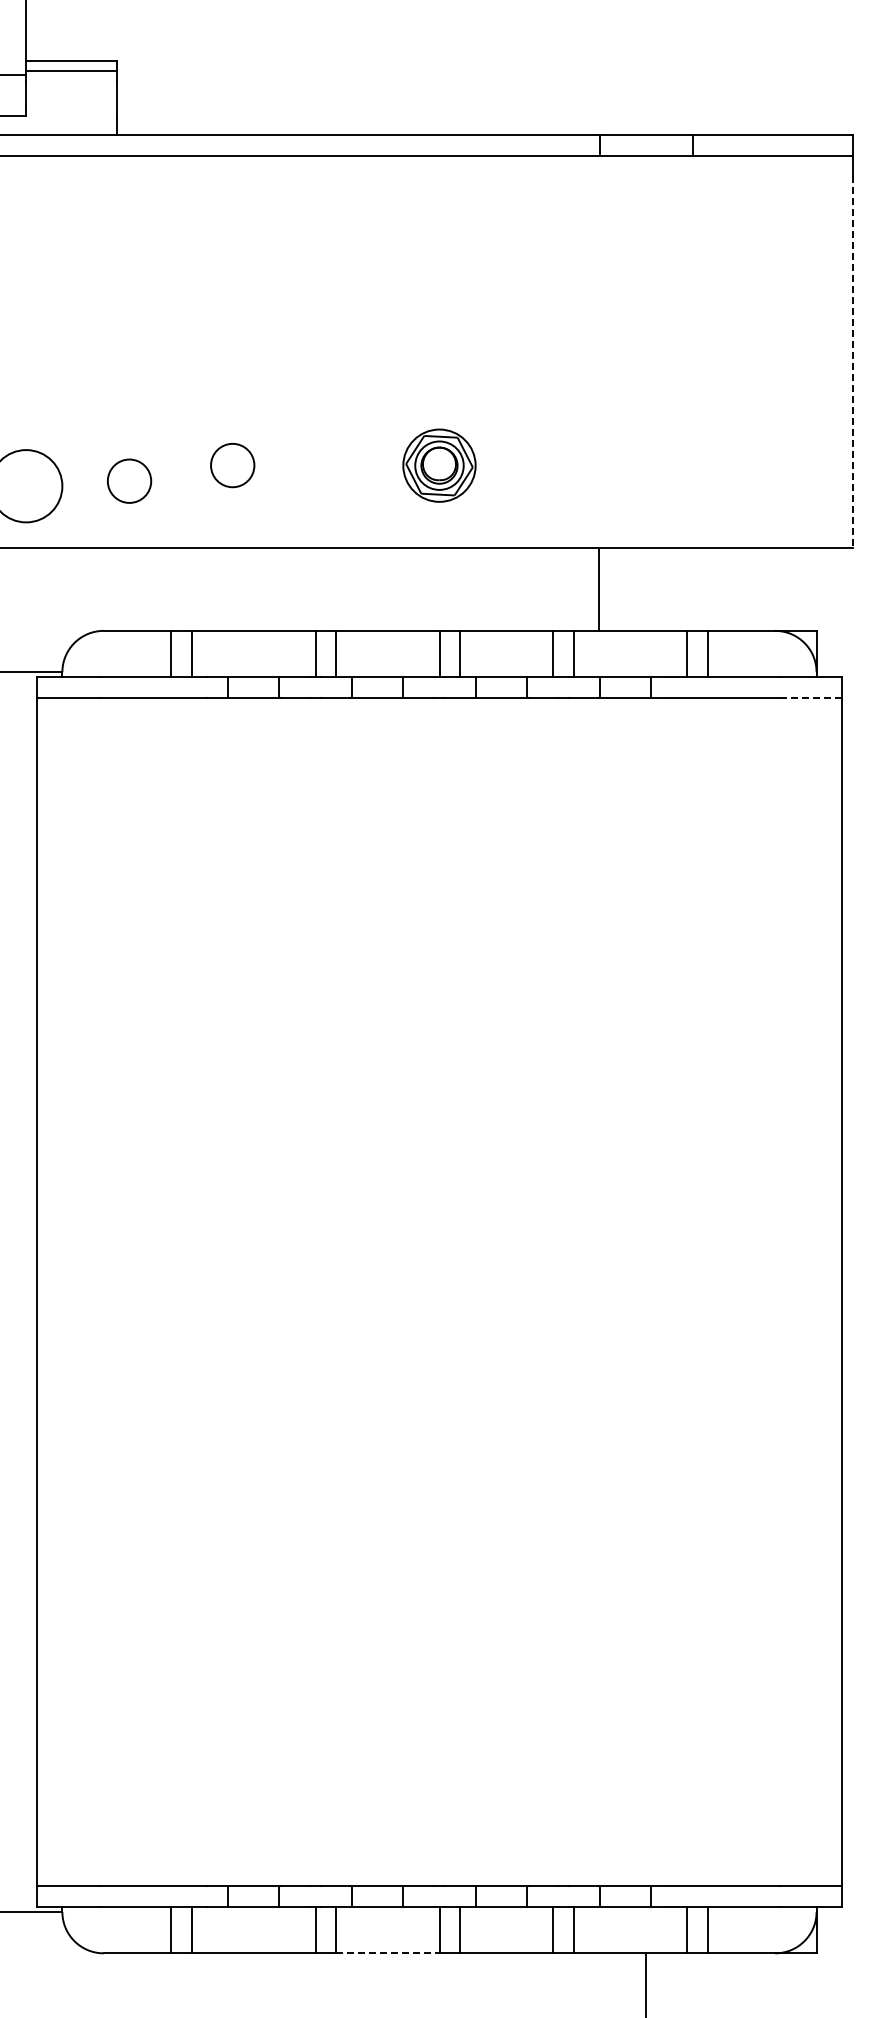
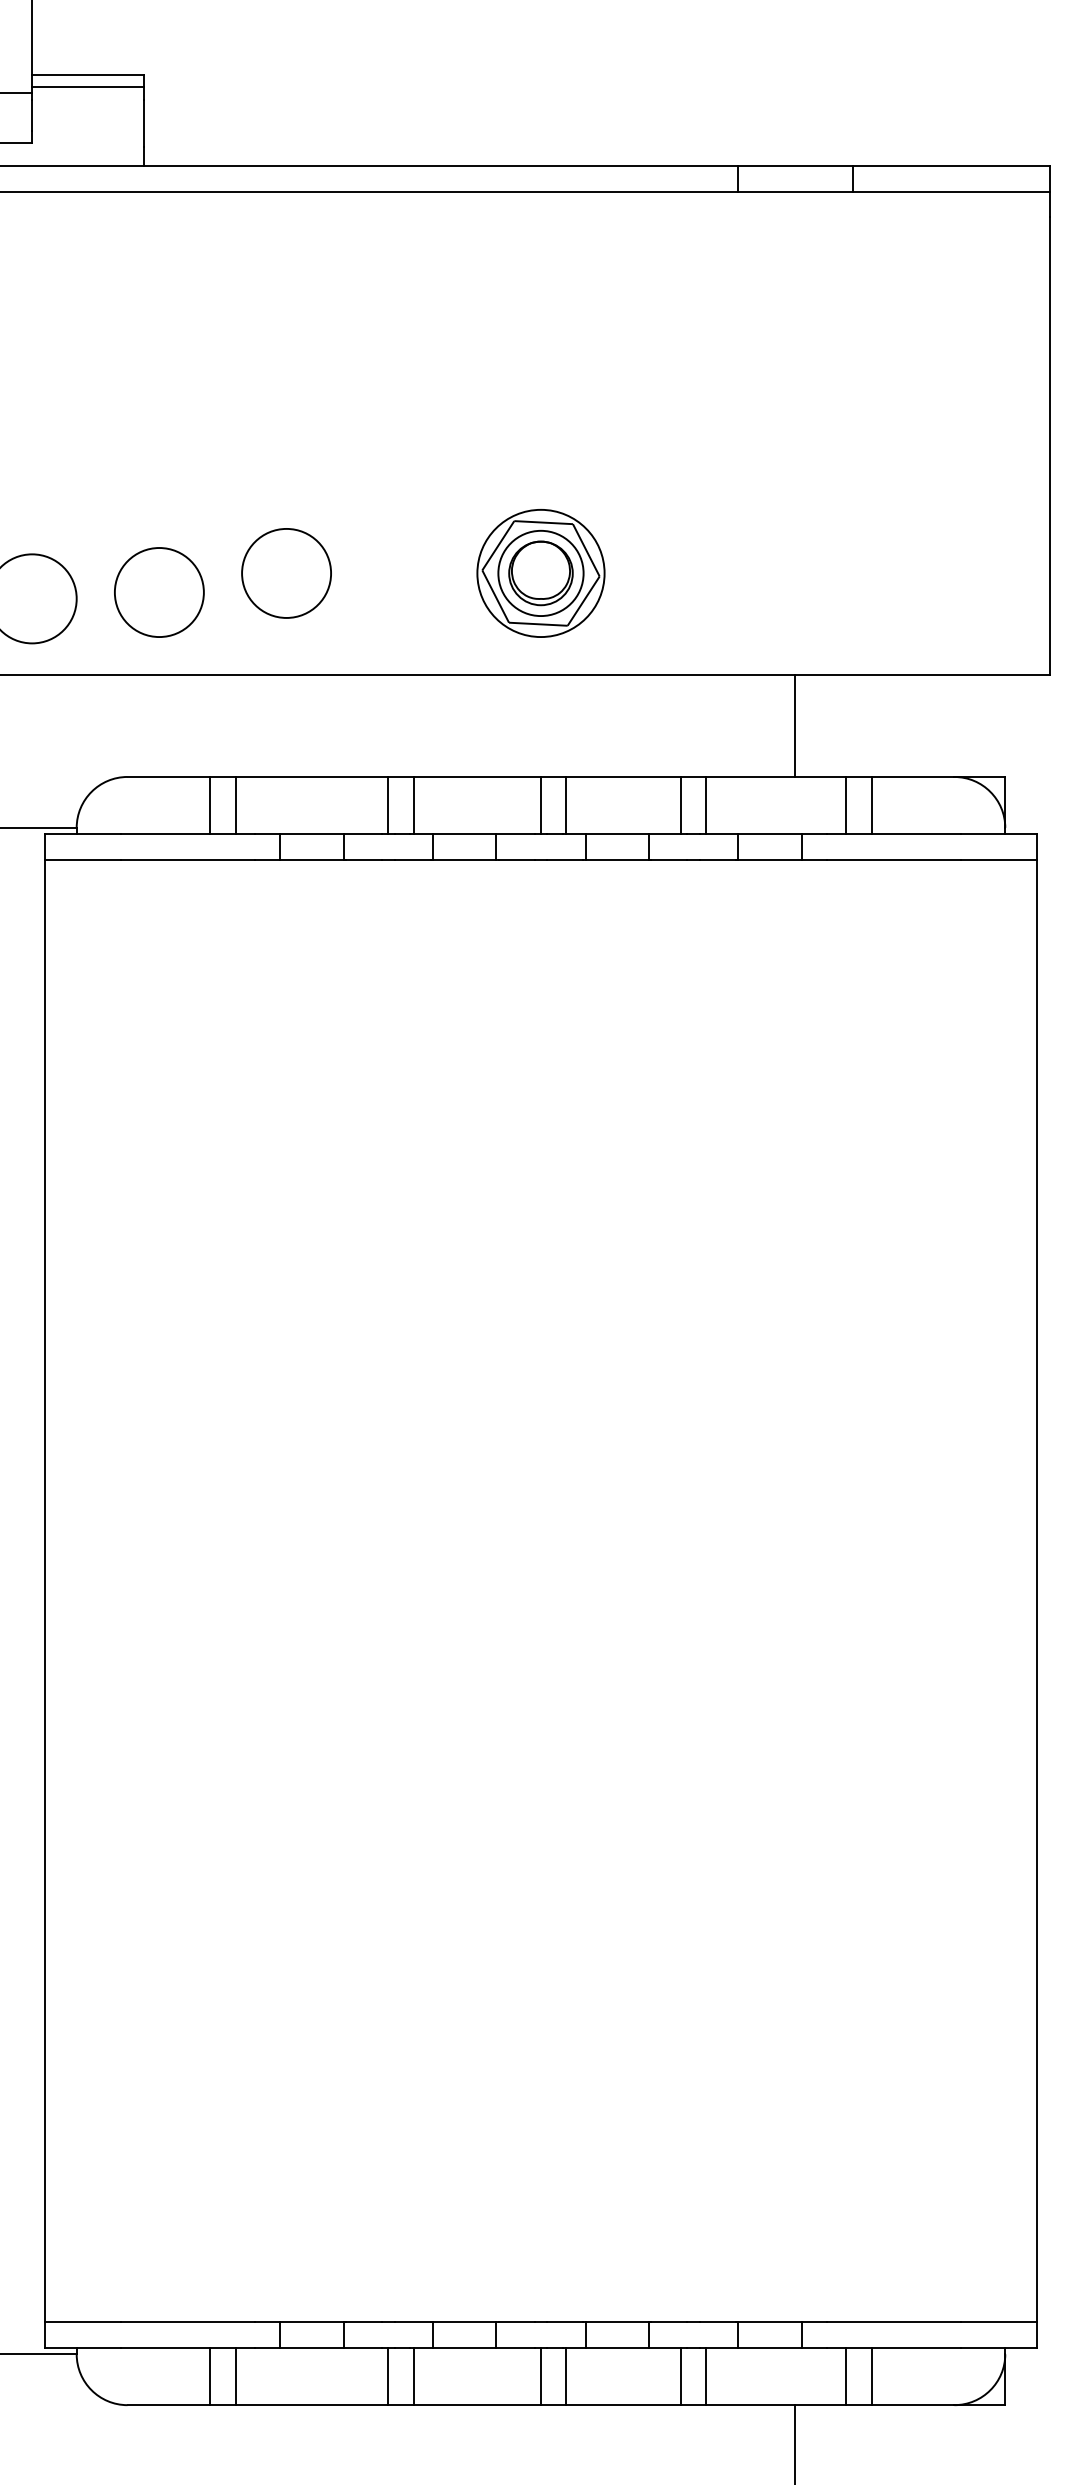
line: (852, 362) -> (1049, 446), dashed -> solid
circle: (232, 465) -> (286, 573), size x1.67
part: (439, 465) -> (541, 573), size x1.43
circle: (129, 481) -> (159, 593), size x1.67
line: (599, 589) -> (795, 726), moved
line: (811, 698) -> (999, 860), dashed -> solid
line: (387, 1953) -> (476, 2405), dashed -> solid

